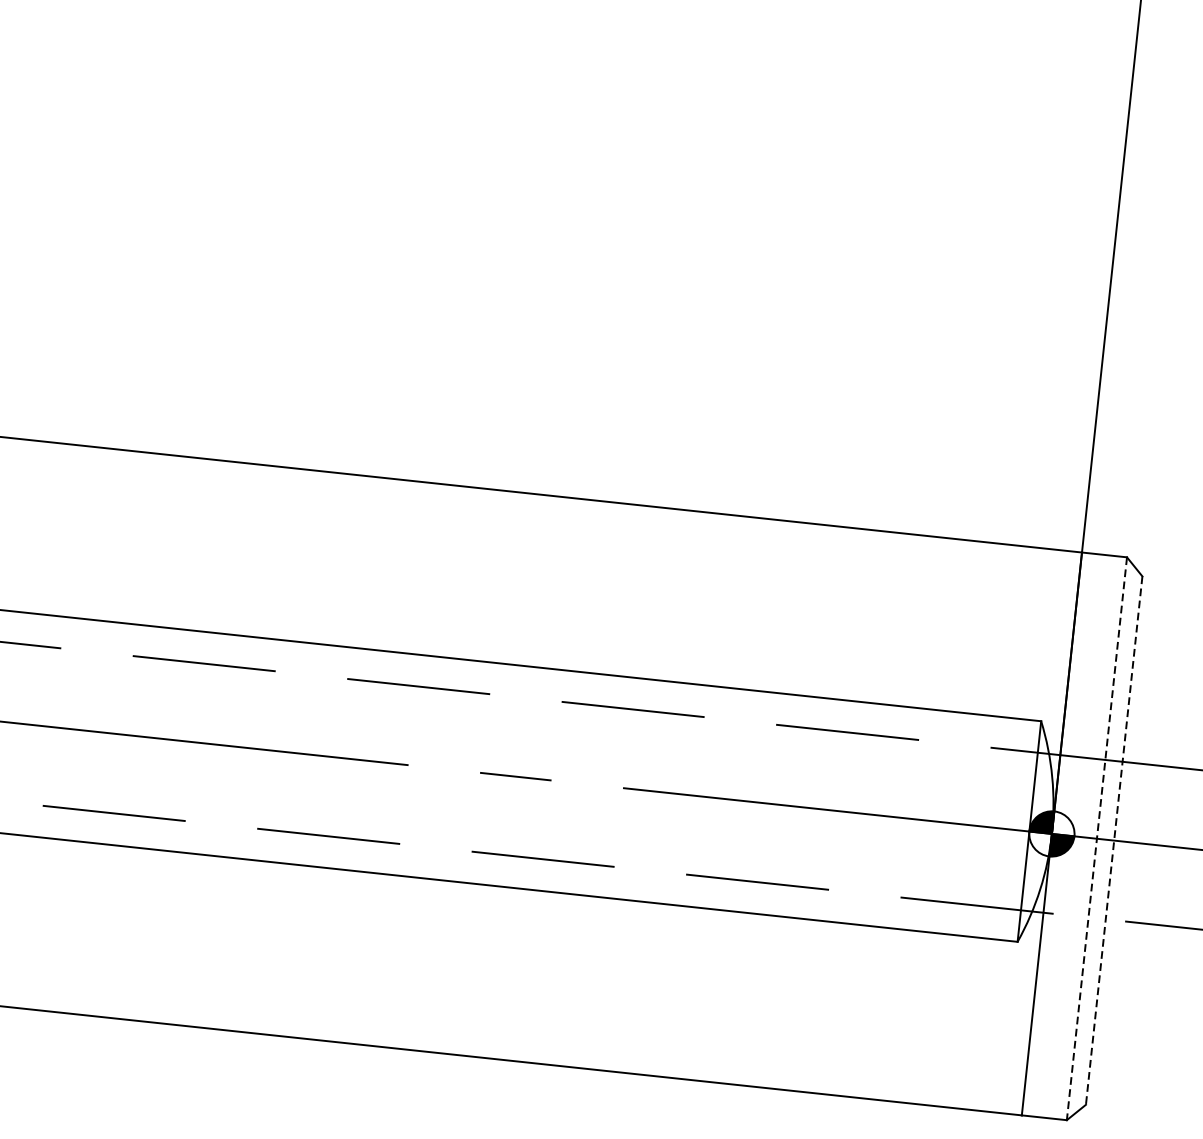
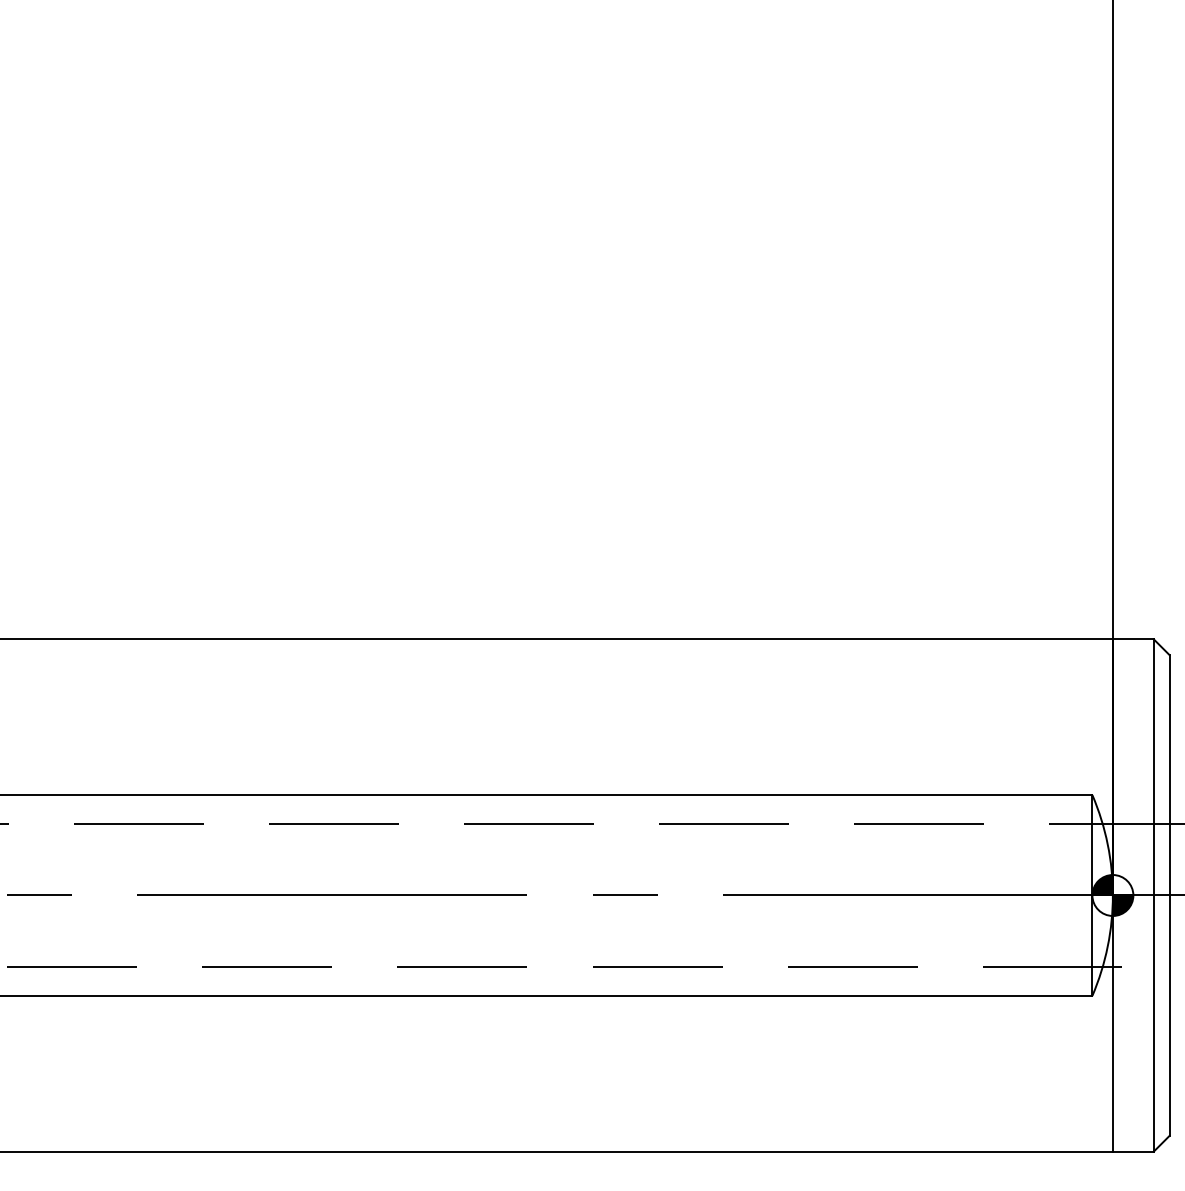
line: (1096, 838) -> (1153, 895), dashed -> solid
line: (1114, 840) -> (1169, 895), dashed -> solid

